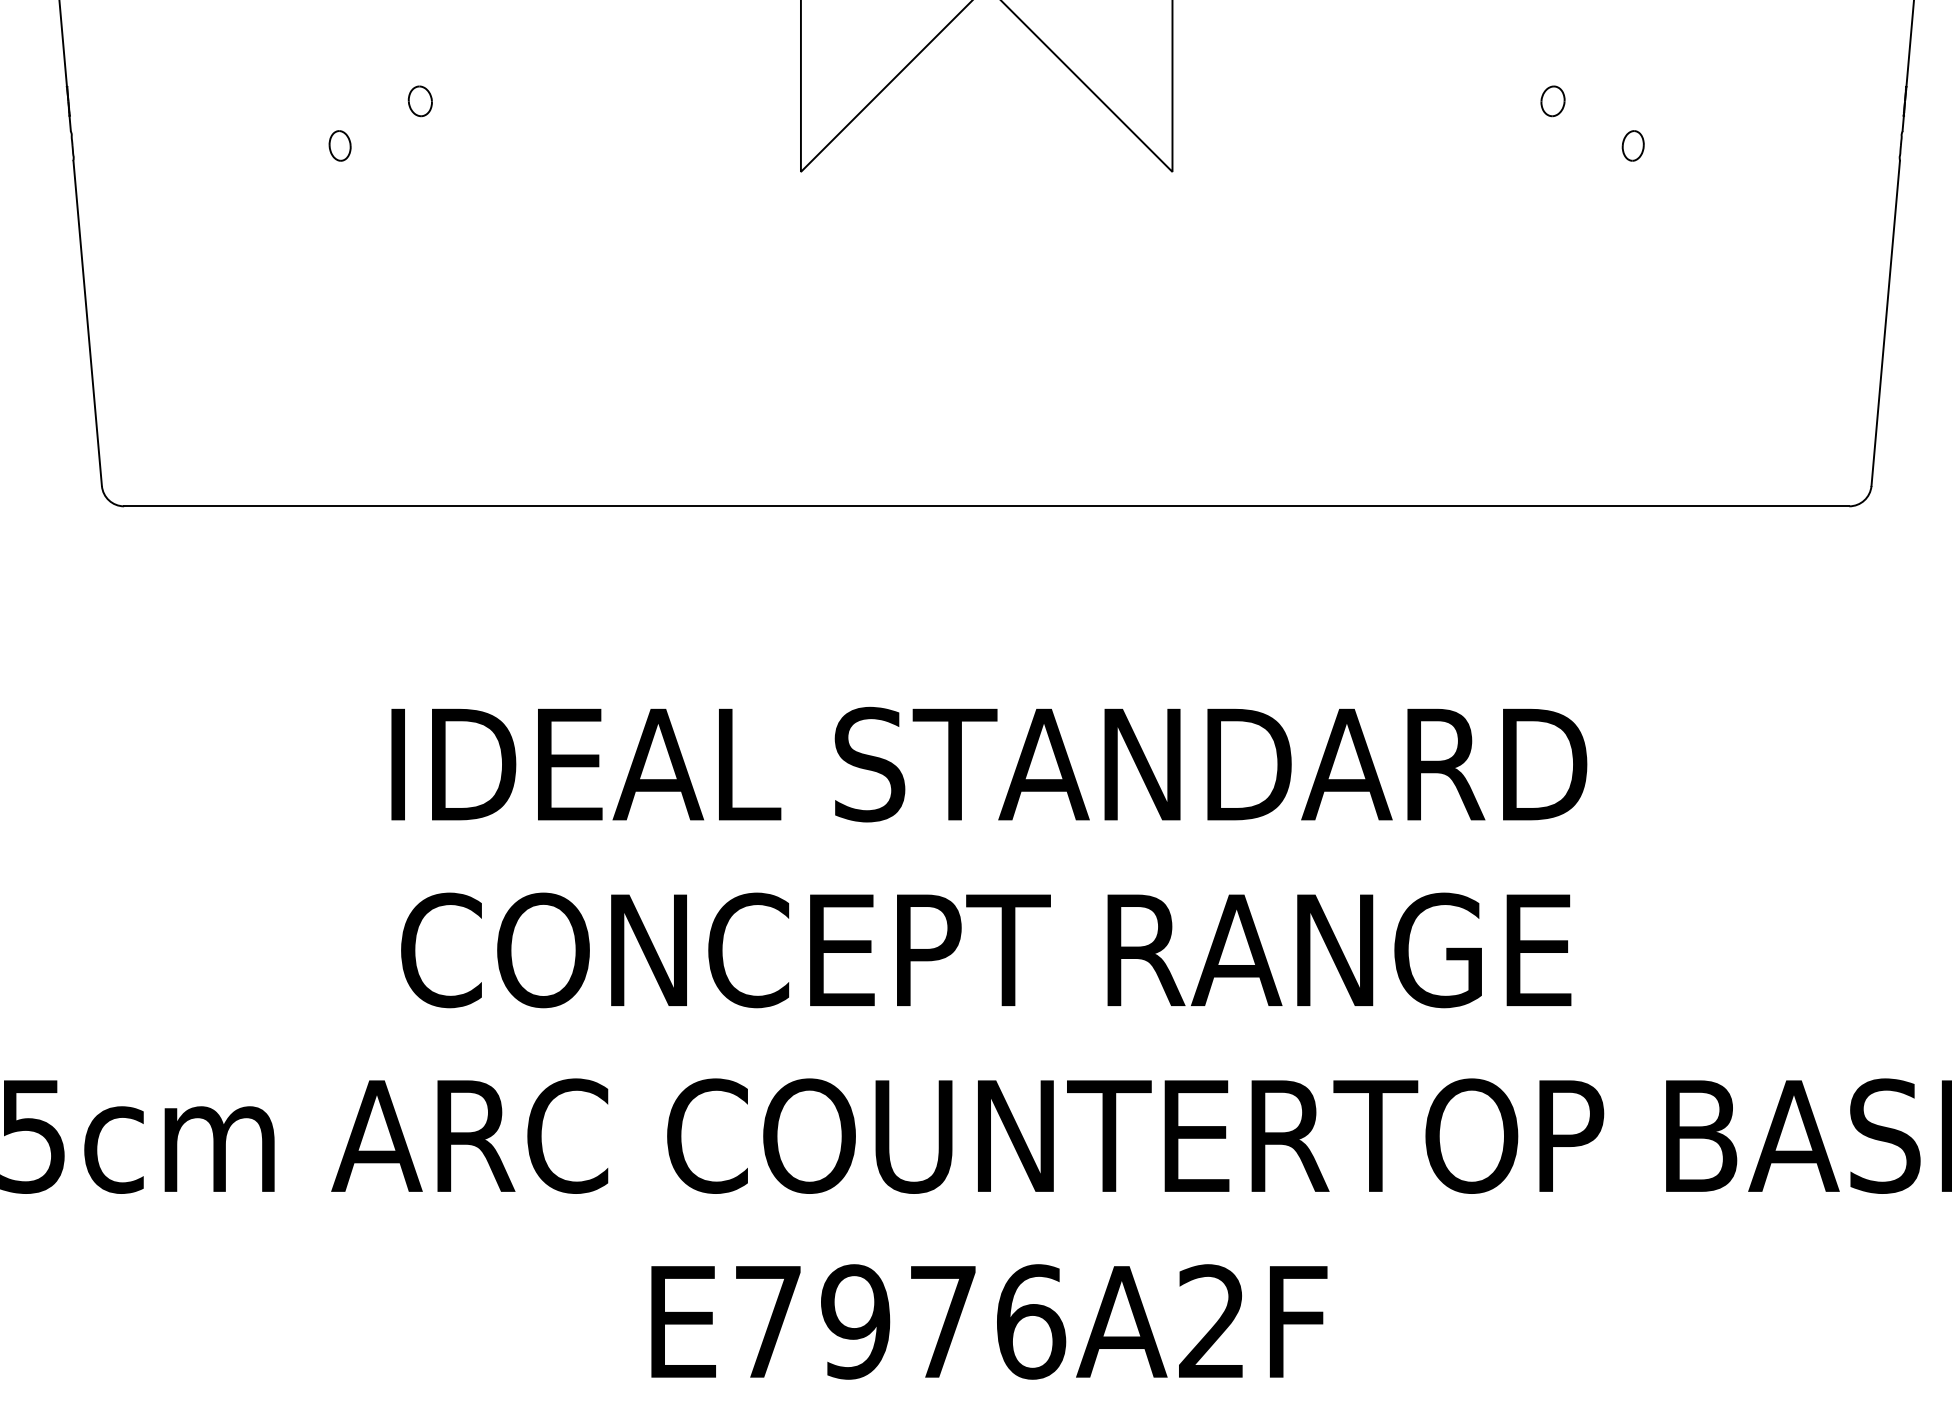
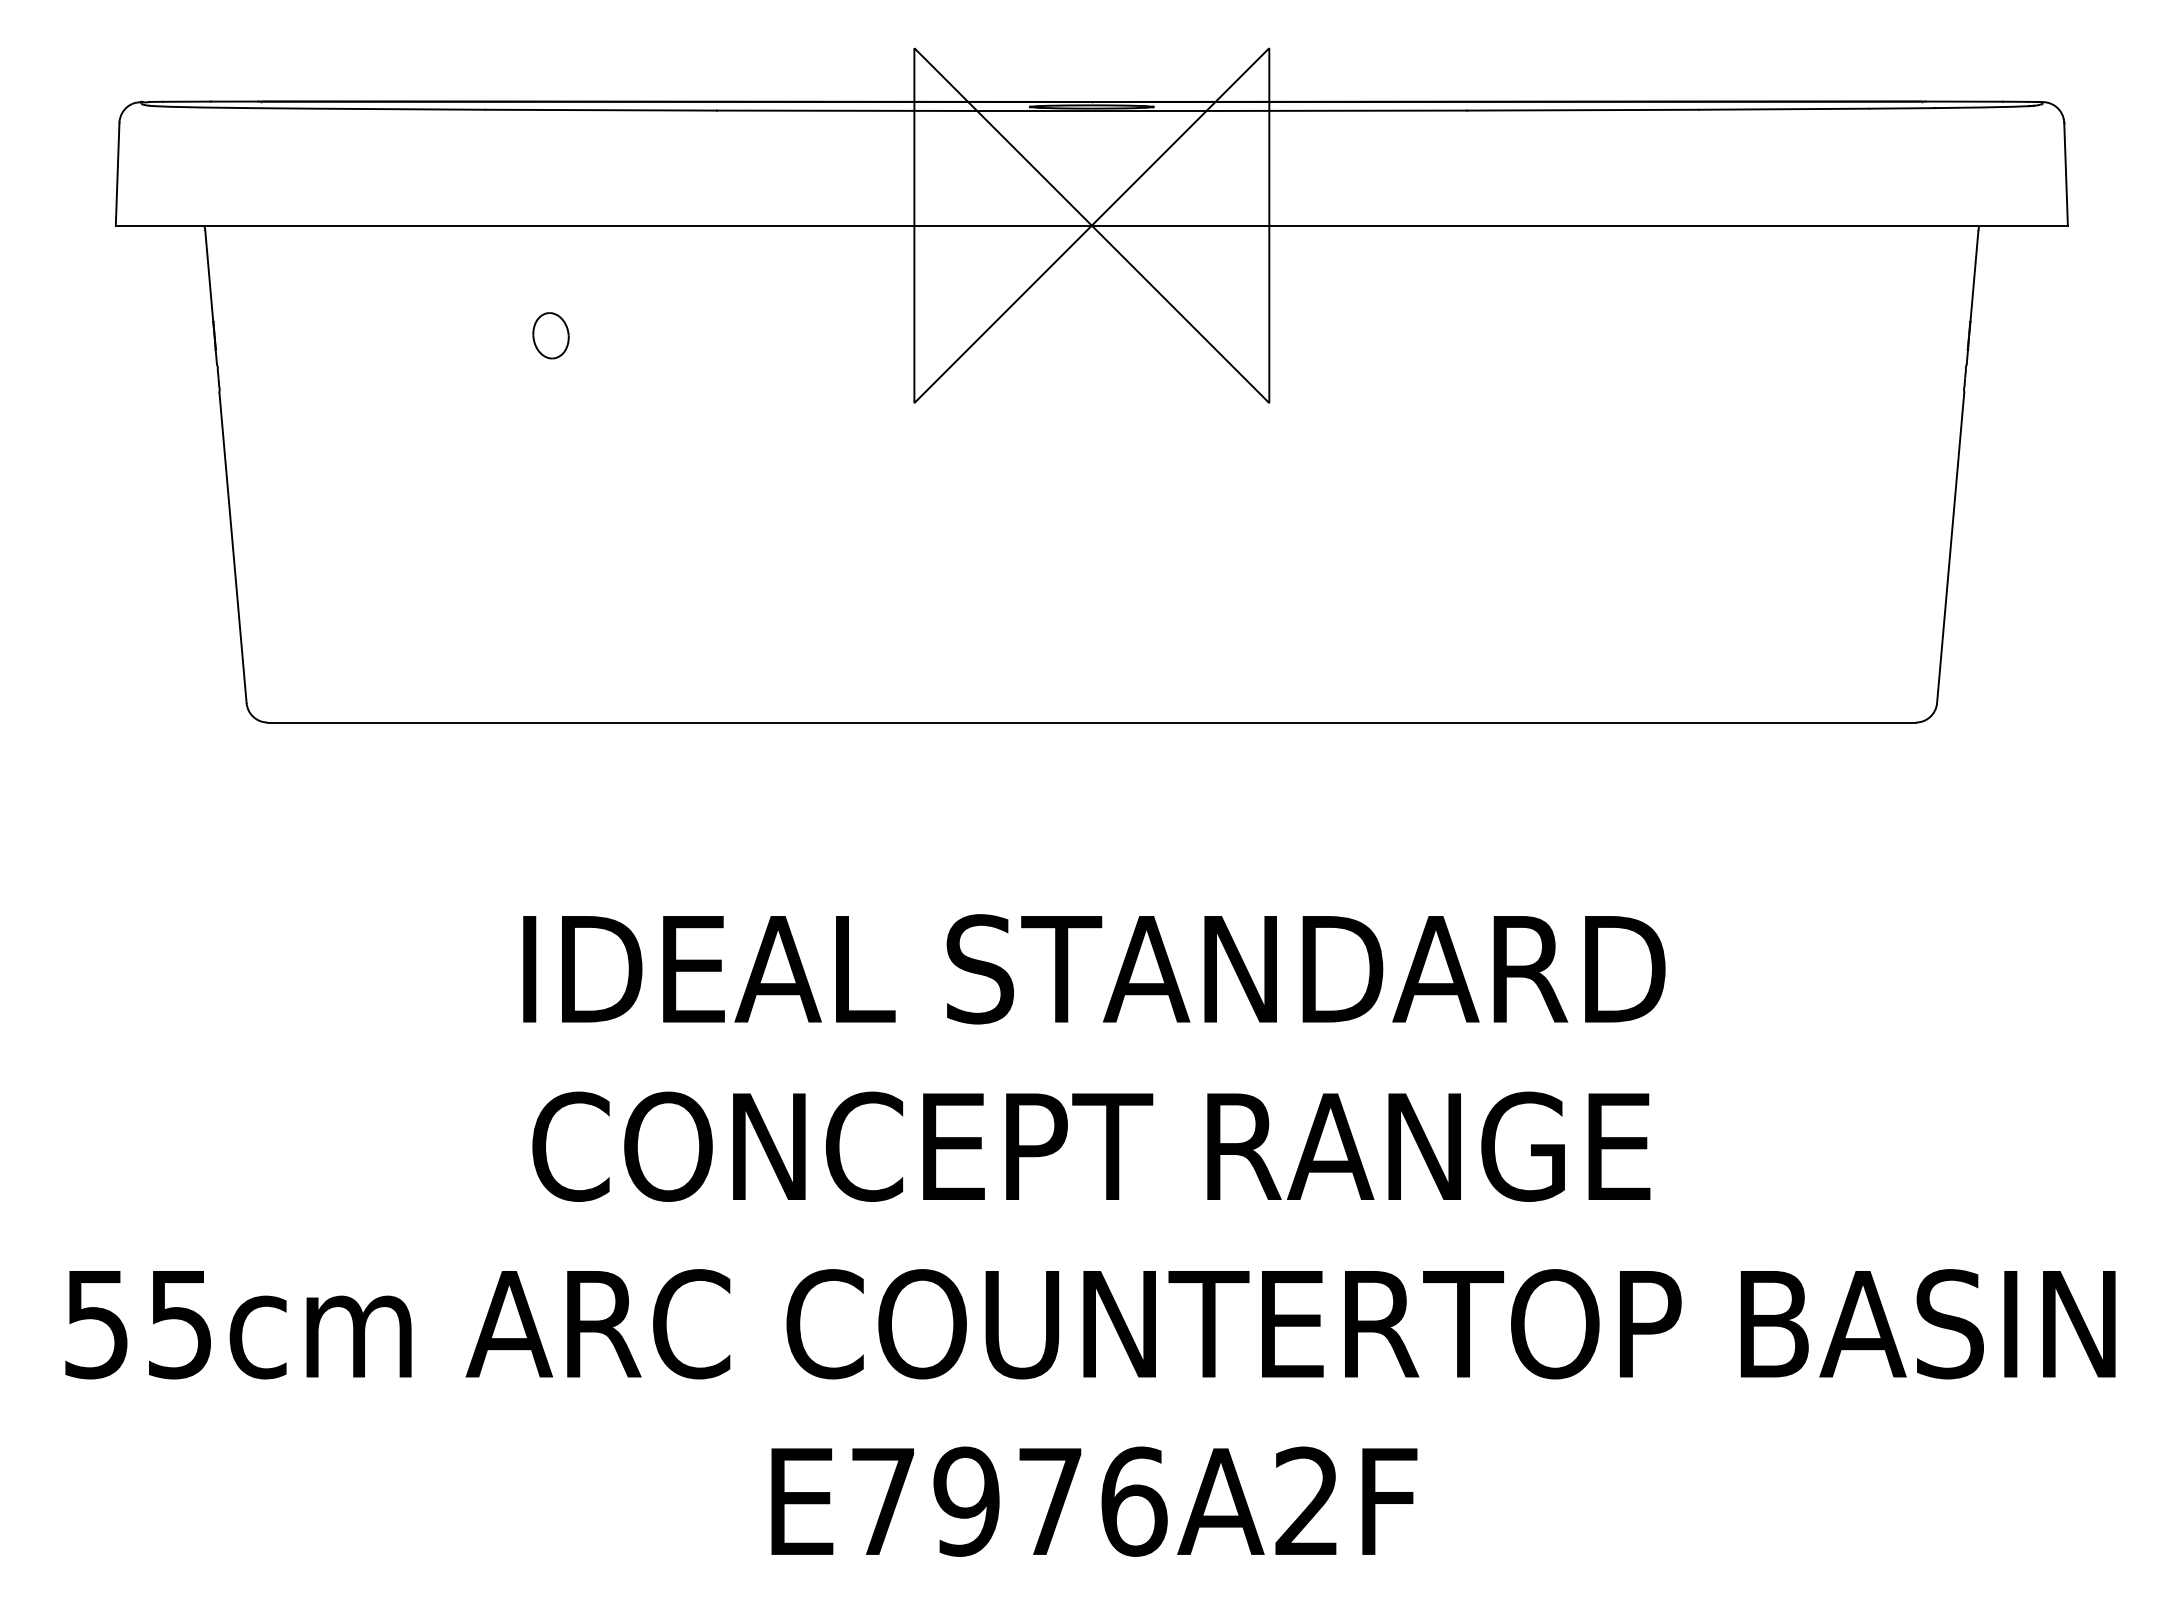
part: (420, 101) -> (550, 335), size x1.6
part: (1552, 101) -> (1632, 335), removed
part: (340, 146) -> (474, 378), removed
part: (1633, 146) -> (1709, 378), removed

